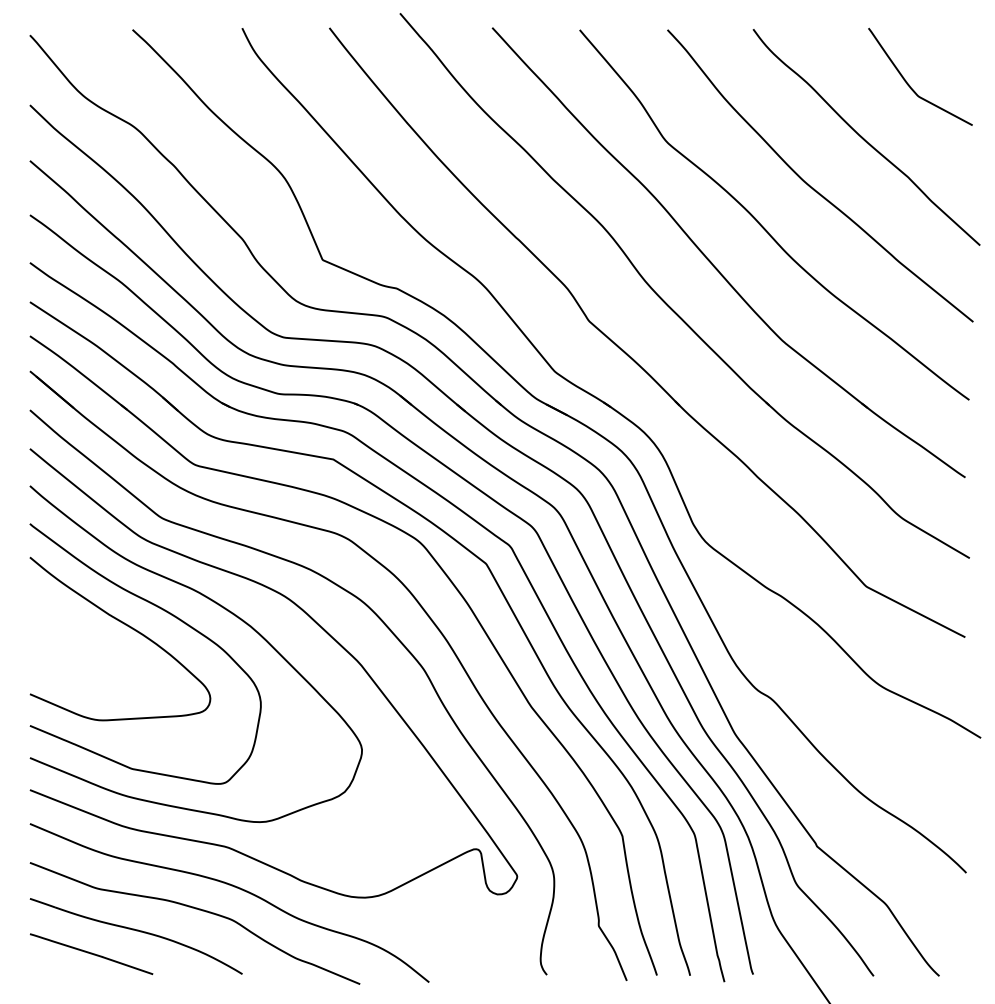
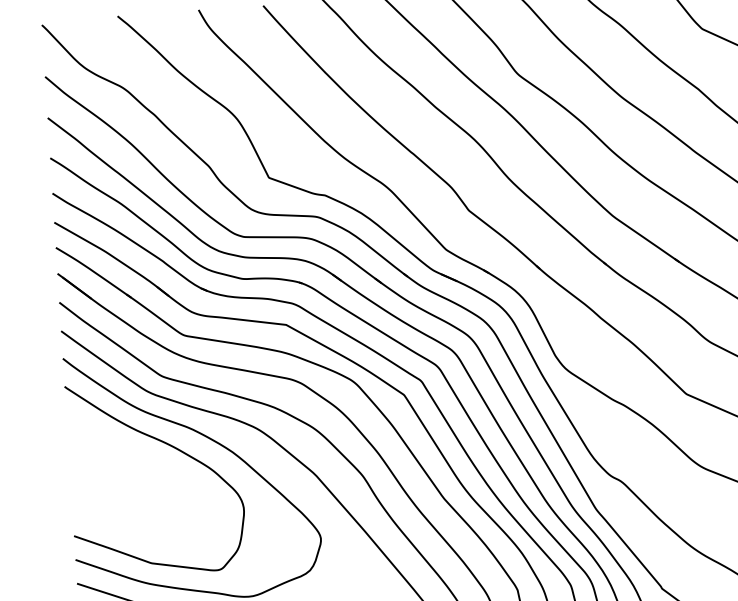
curve: (127, 626) -> (141, 458), removed

